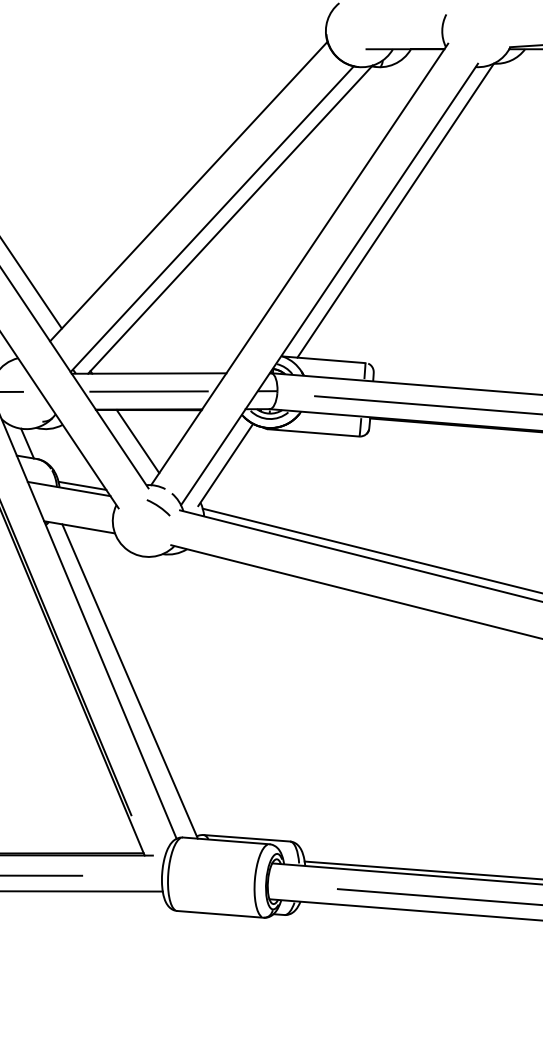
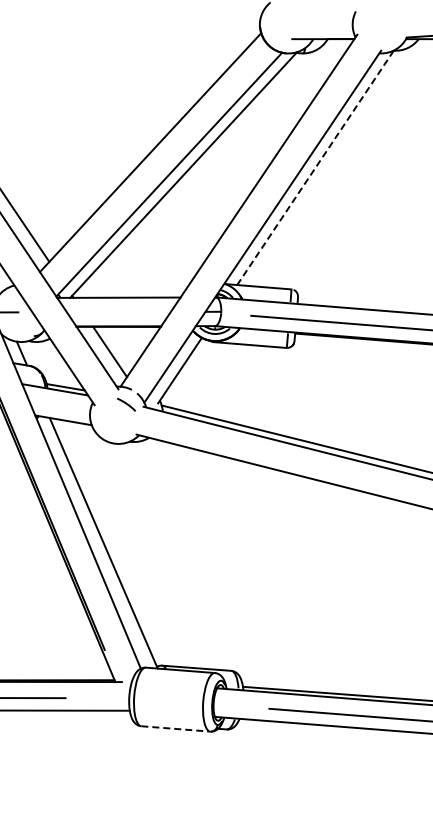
line: (395, 210) -> (315, 167), solid -> dashed
line: (148, 390) -> (118, 311), removed
line: (220, 913) -> (175, 728), solid -> dashed

